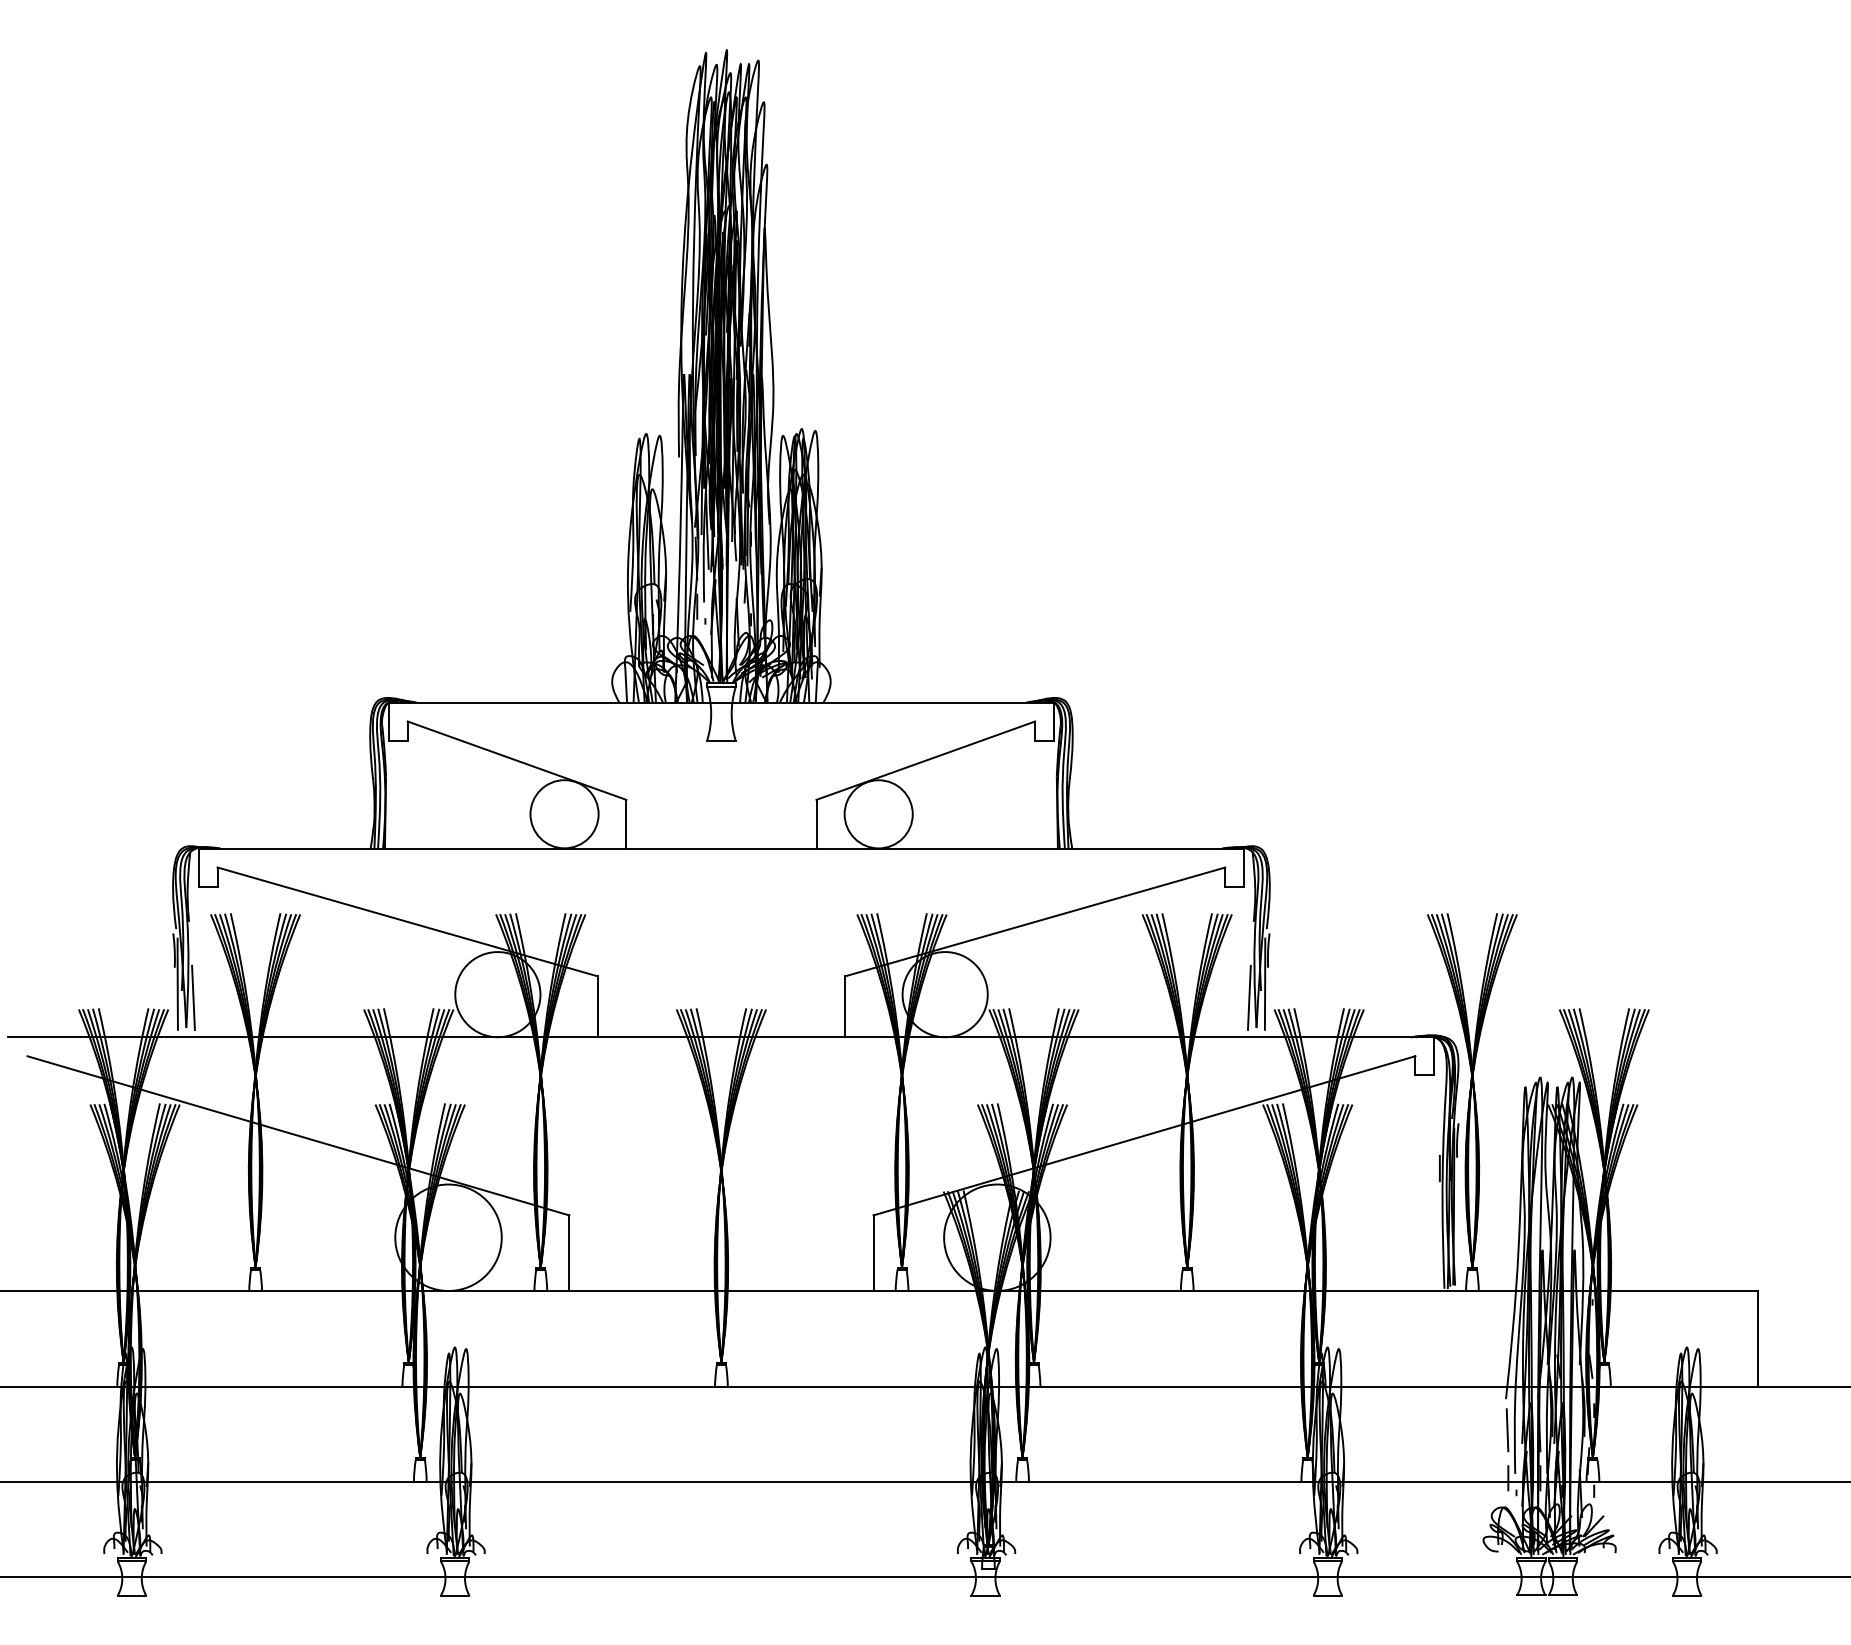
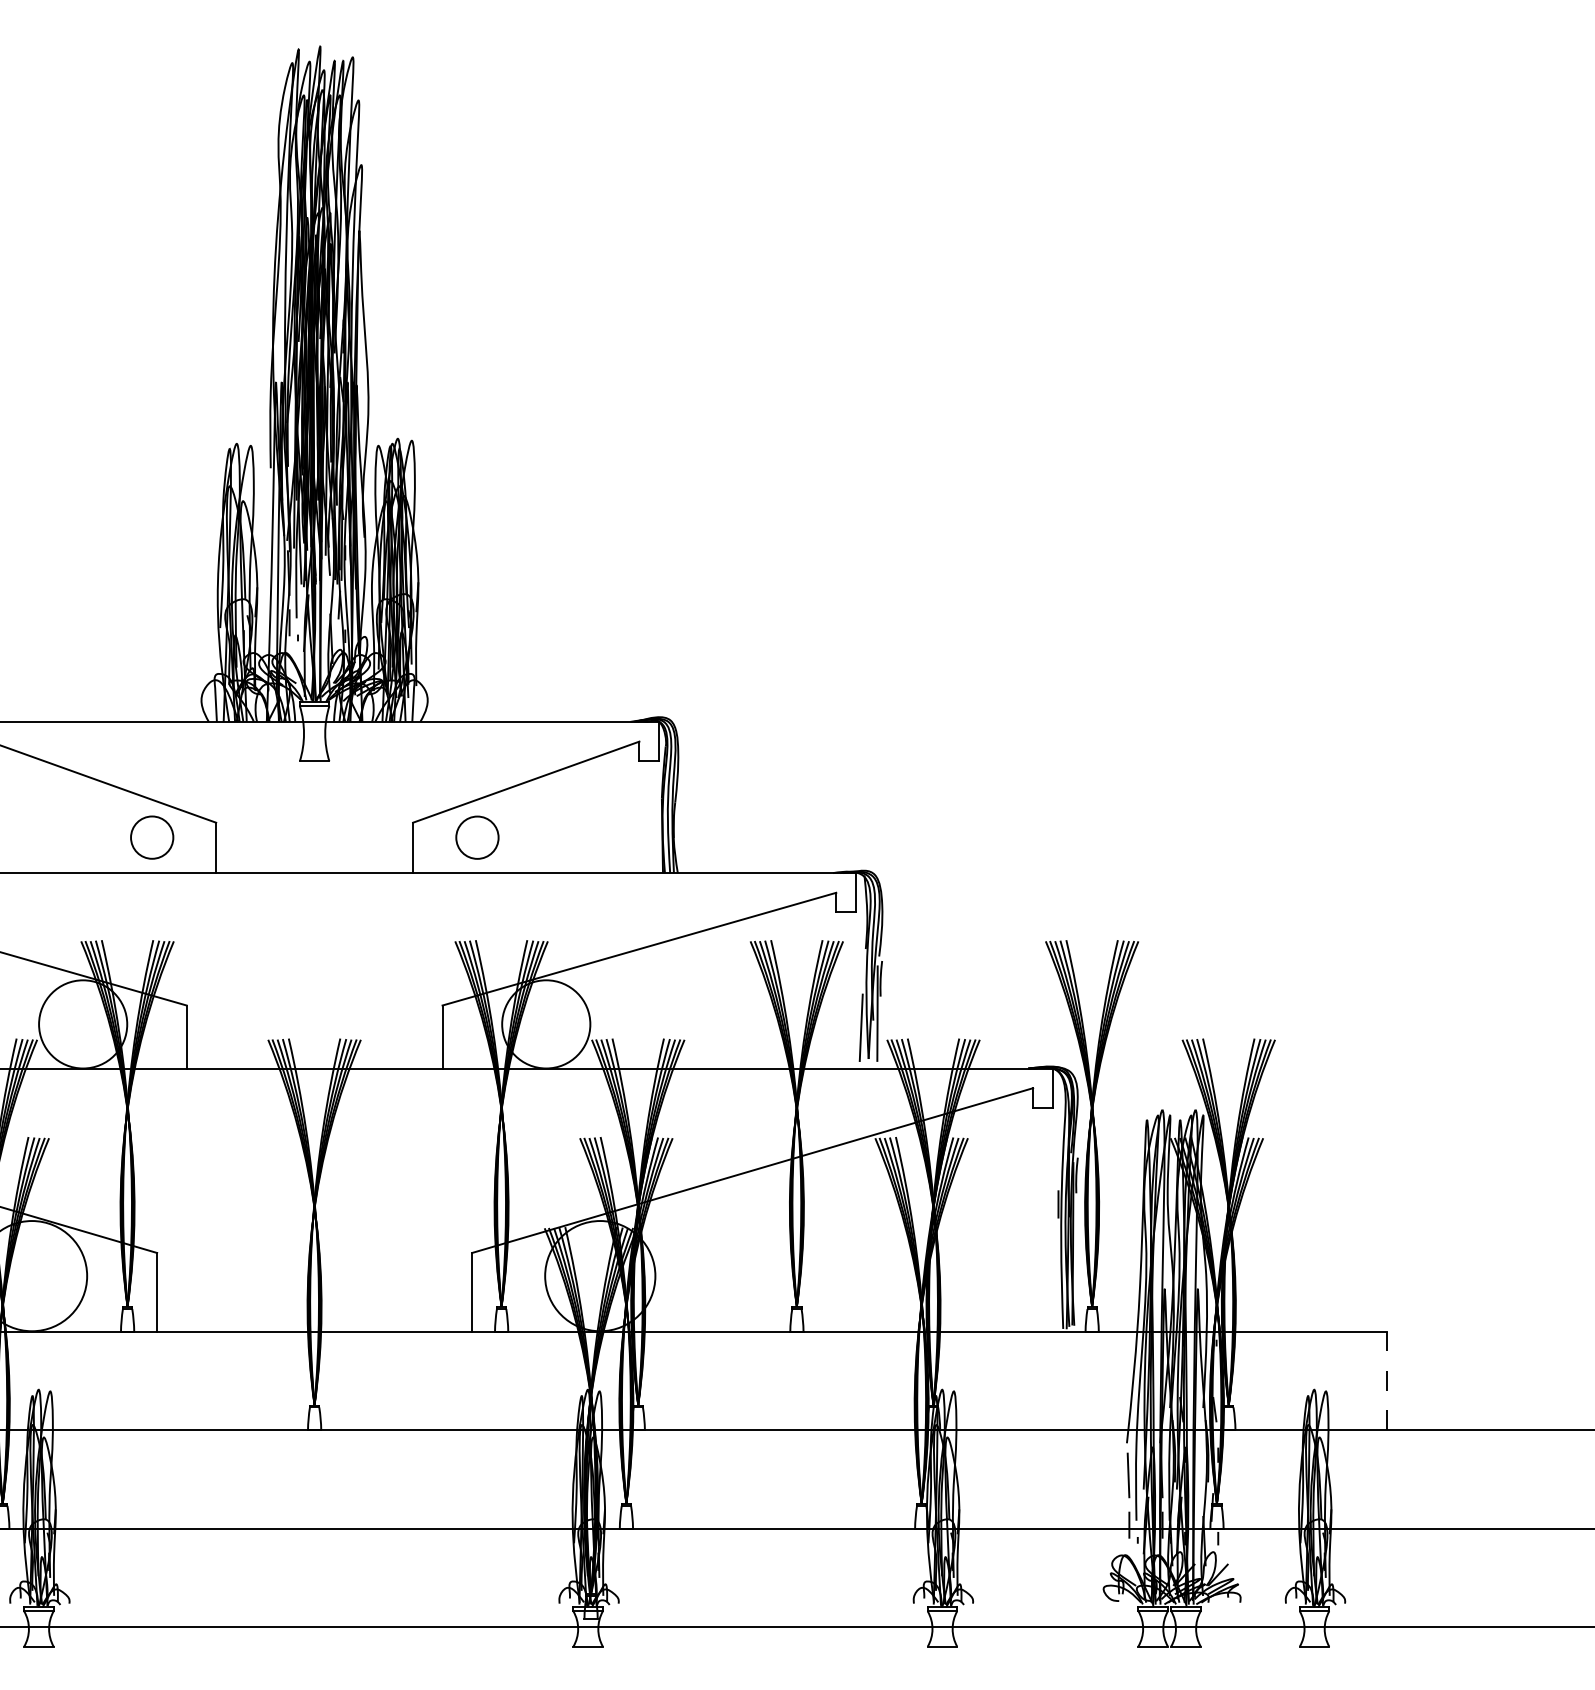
circle: (564, 814) -> (152, 837), size x0.6
circle: (878, 814) -> (477, 837), size x0.6
line: (1757, 1338) -> (1387, 1380), solid -> dashed

